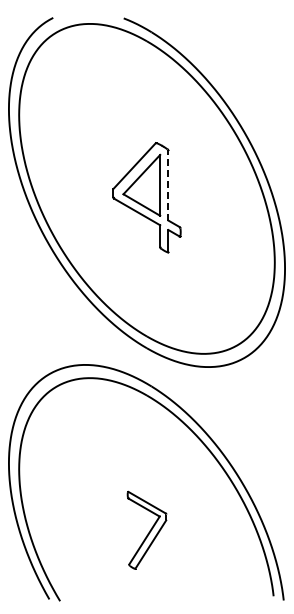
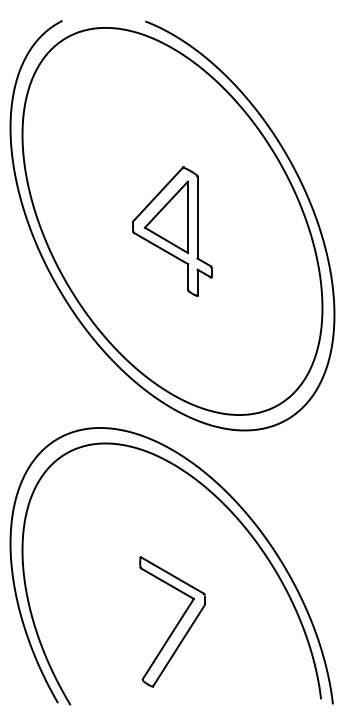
line: (168, 185) -> (197, 217), dashed -> solid
part: (146, 530) -> (171, 622), size x1.43

